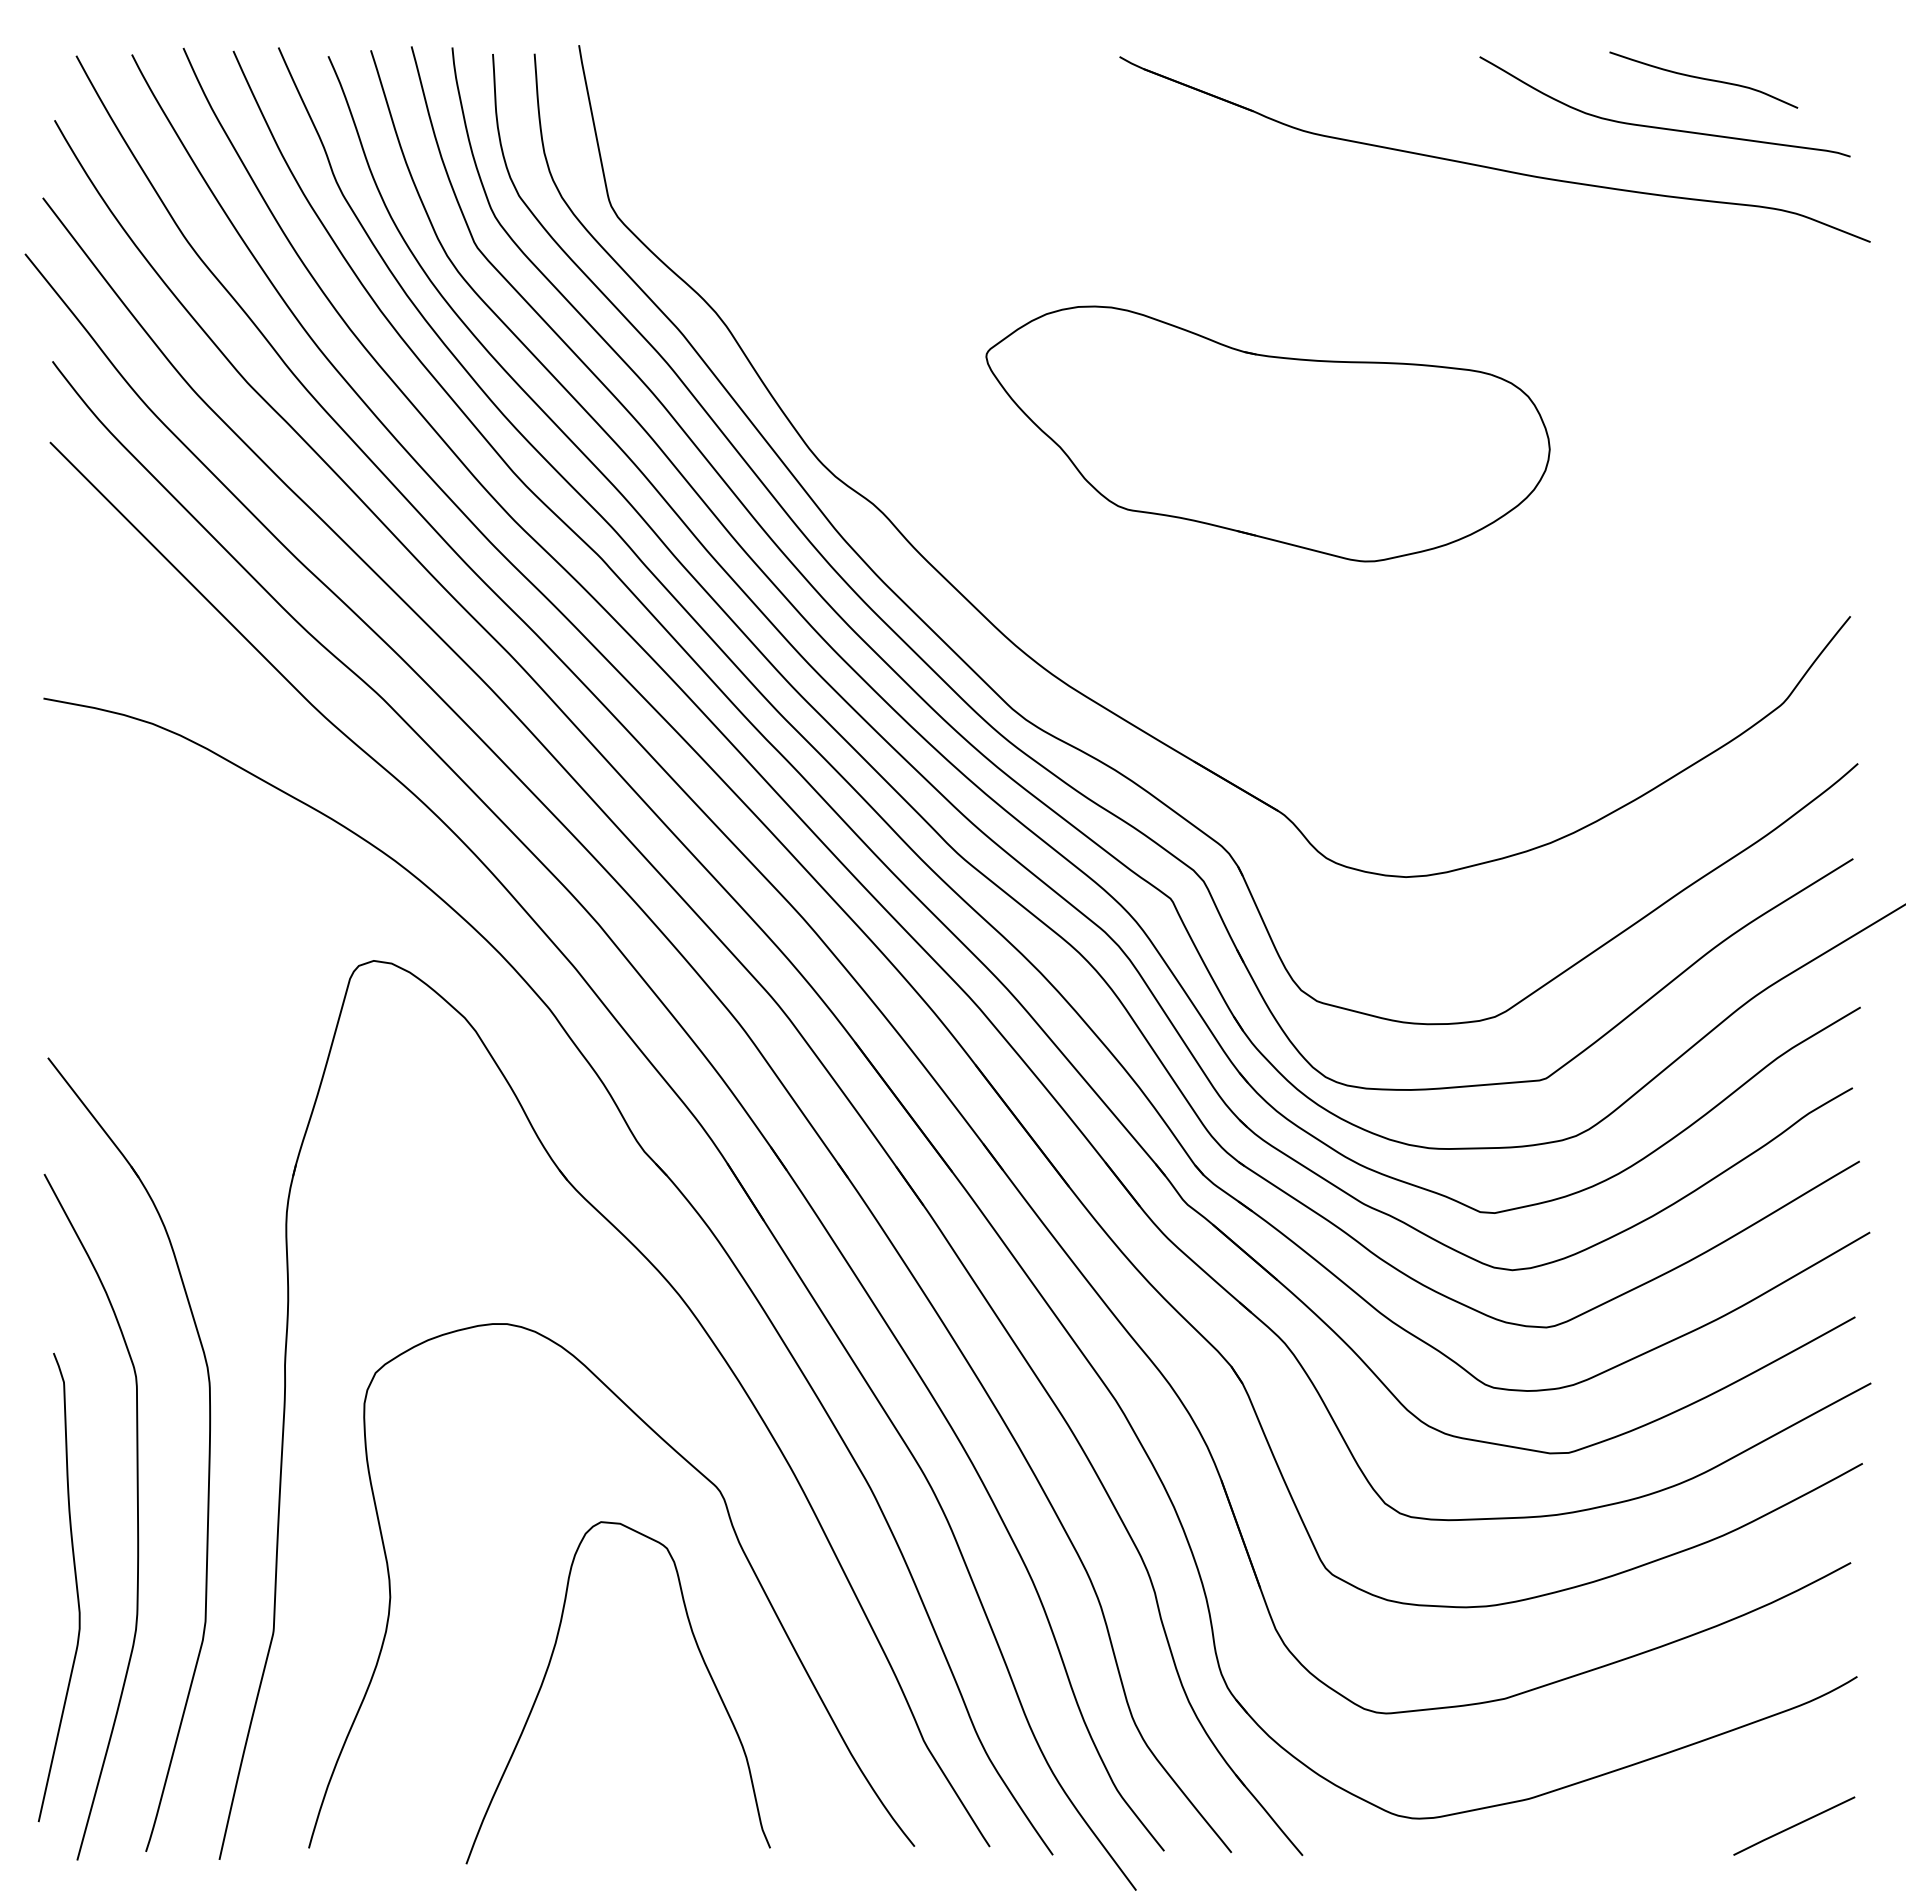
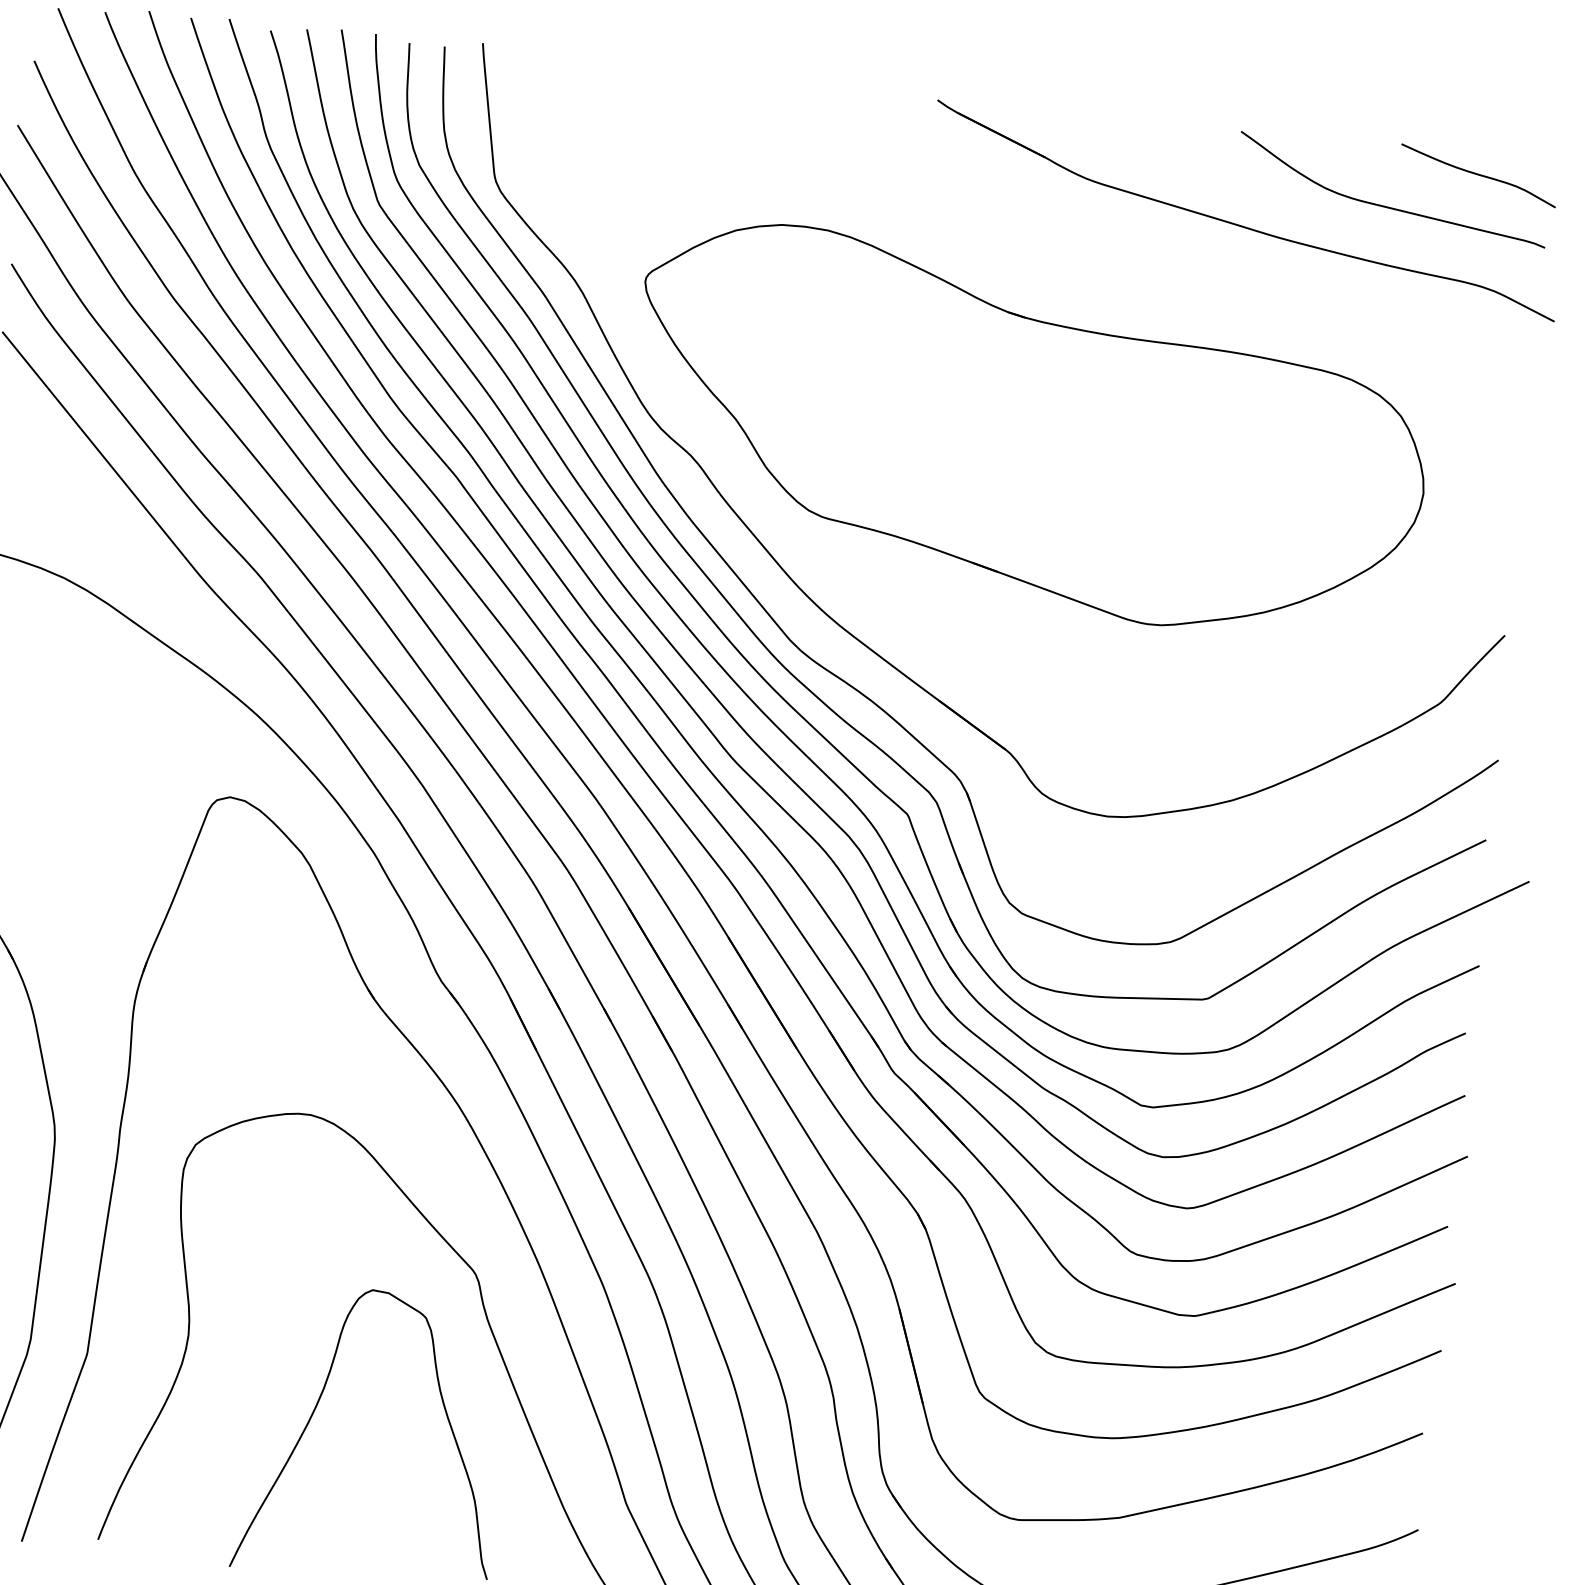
curve: (1703, 79) -> (1478, 175), moved
part: (1267, 433) -> (1029, 430), size x1.67

